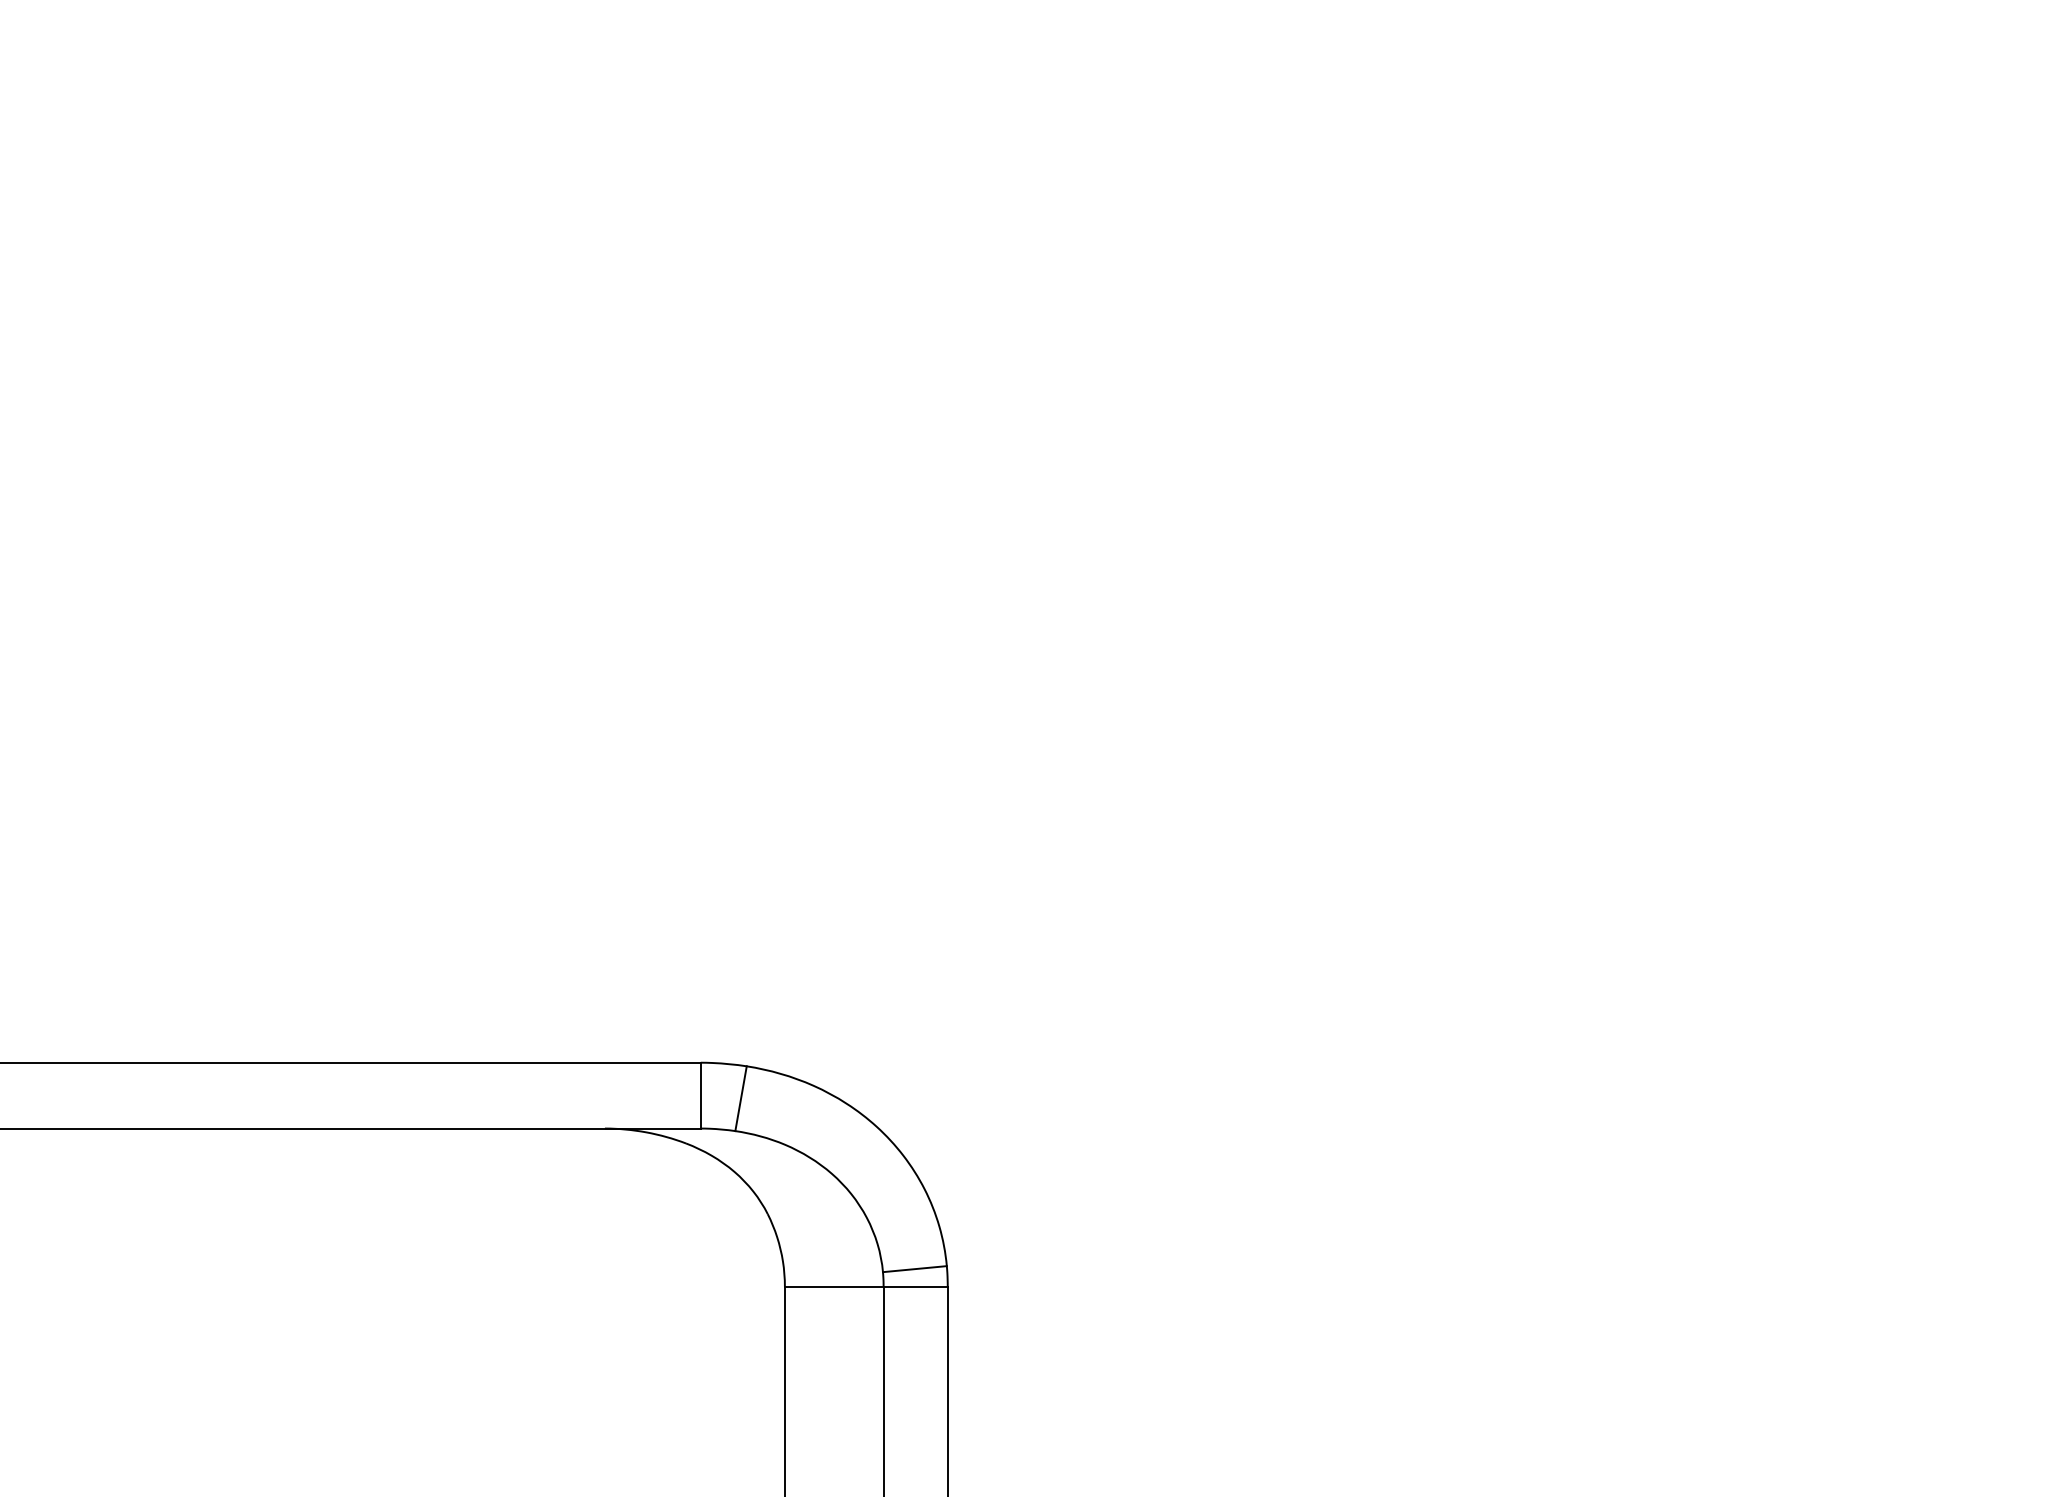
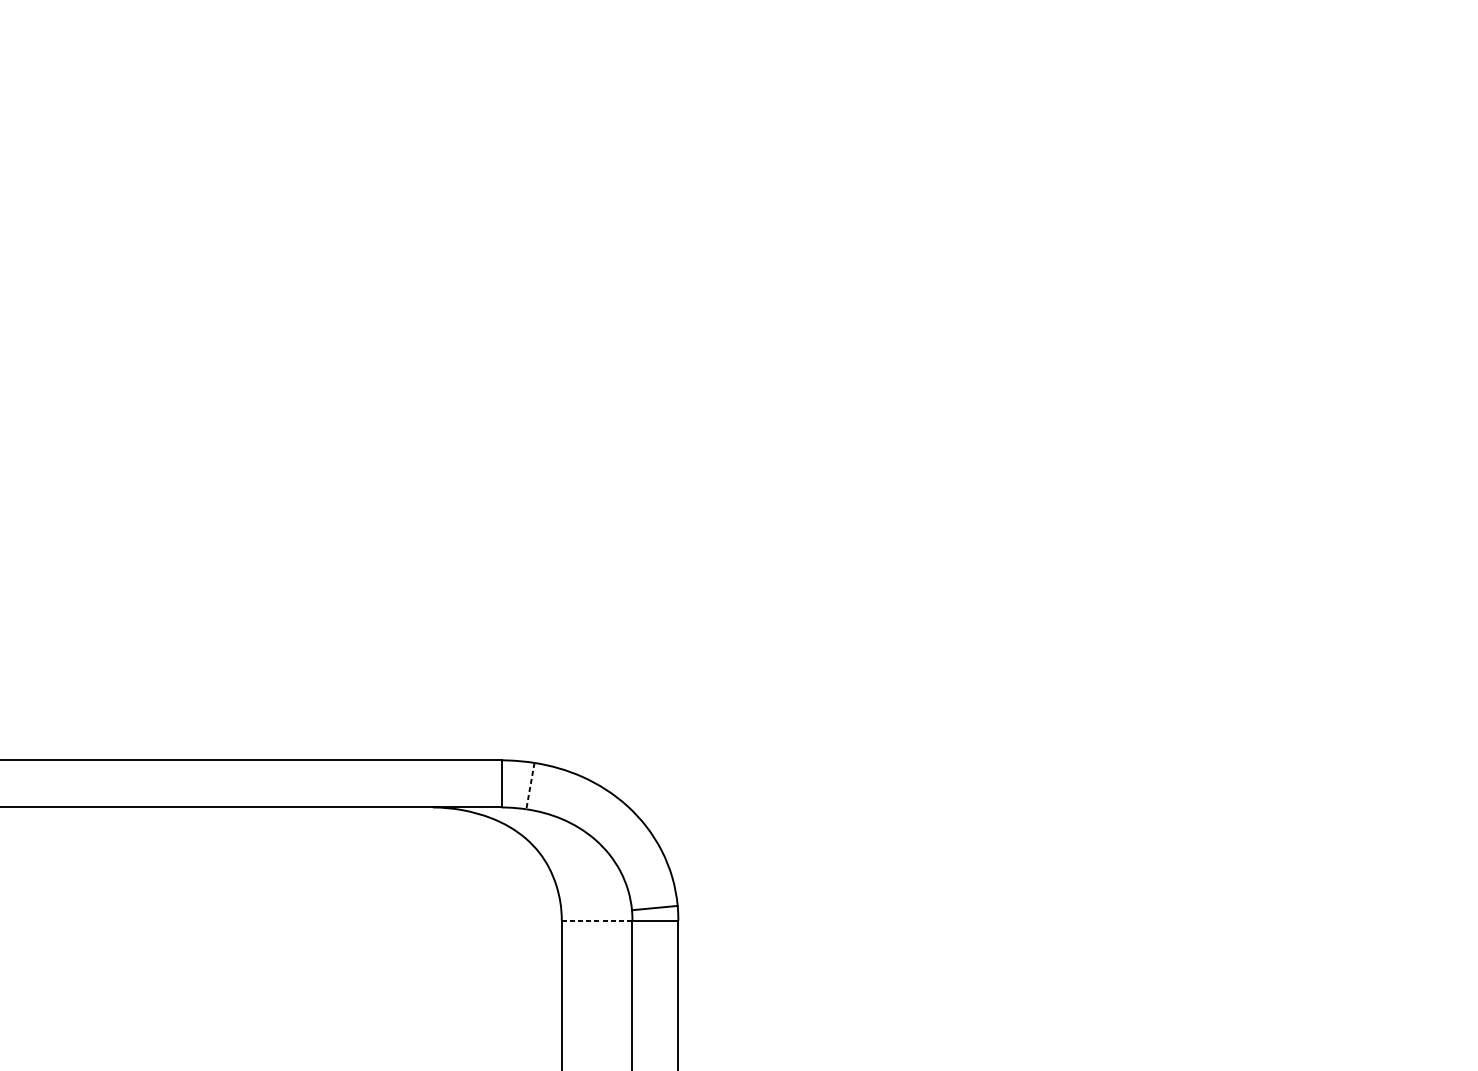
line: (741, 1098) -> (530, 785), solid -> dashed
line: (834, 1286) -> (597, 920), solid -> dashed

